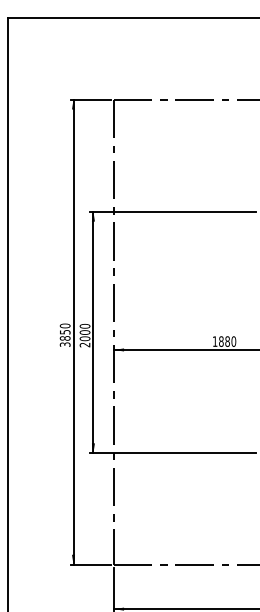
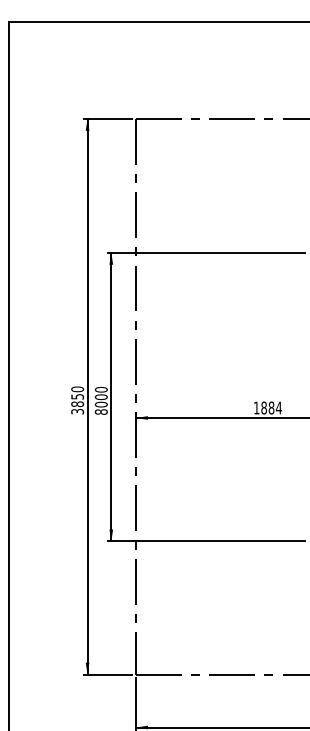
text: (233, 341) -> (278, 407), 1880 -> 1884
text: (85, 344) -> (101, 411), 2000 -> 8000

